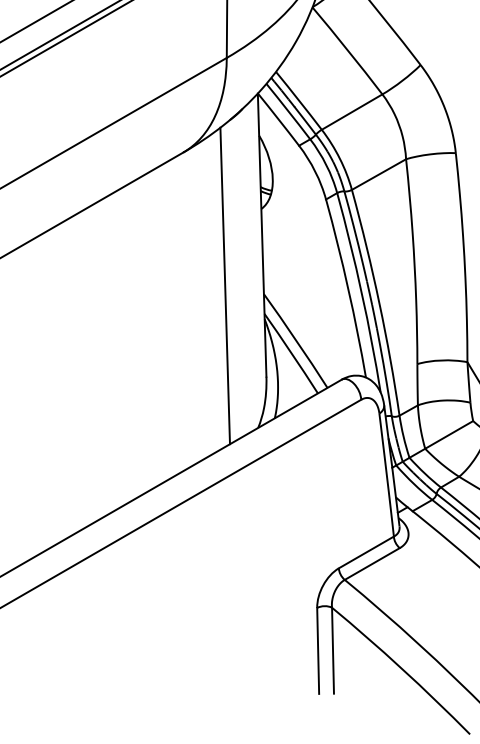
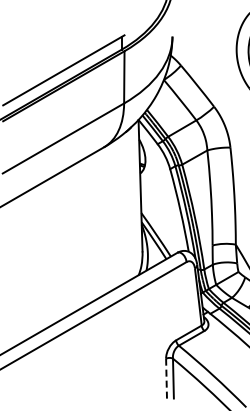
line: (225, 284) -> (123, 208), removed
line: (318, 650) -> (166, 378), solid -> dashed

